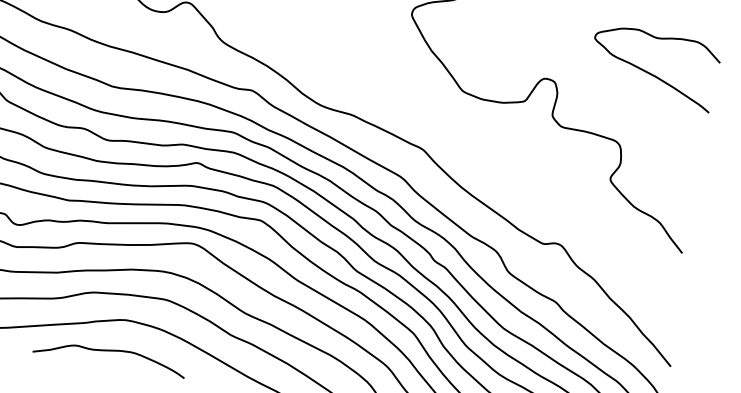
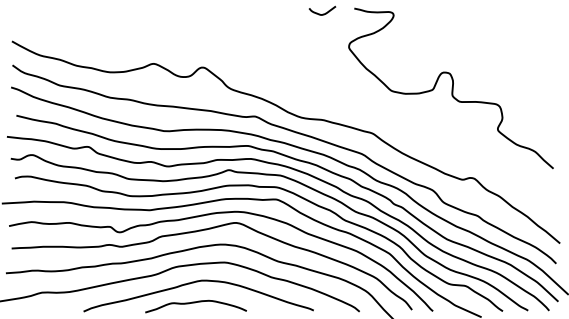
curve: (651, 72) -> (511, 55), removed

